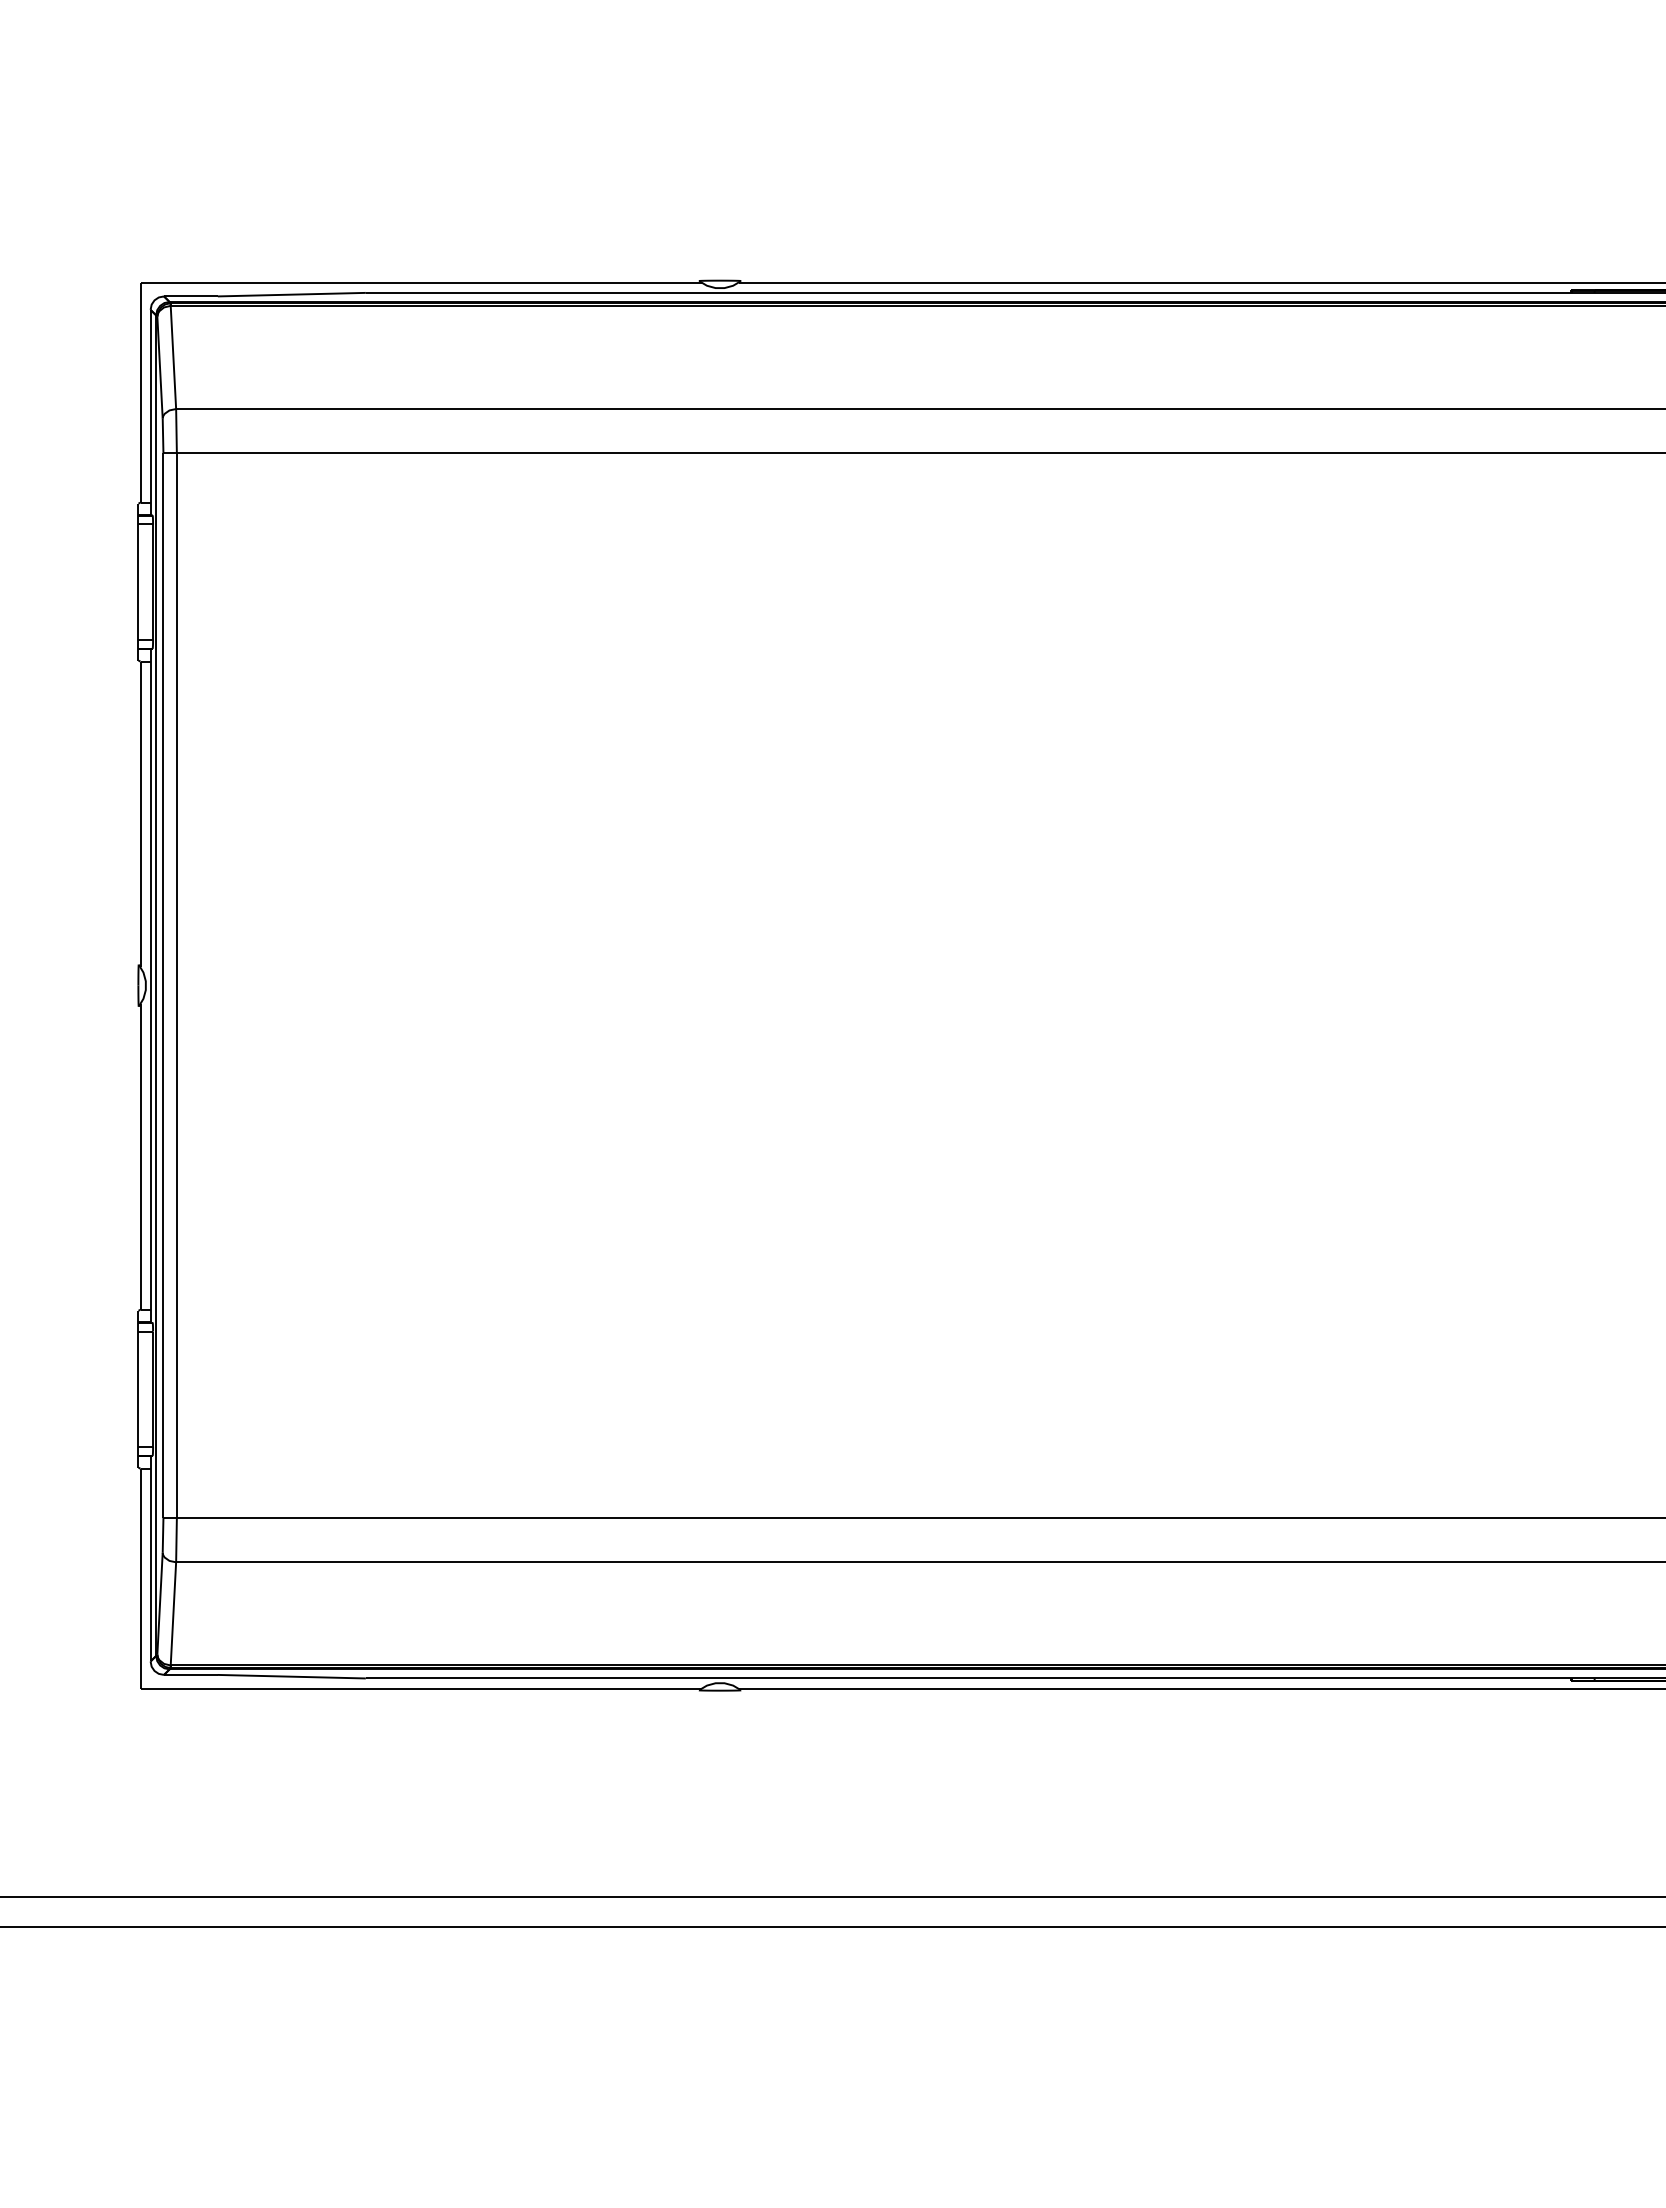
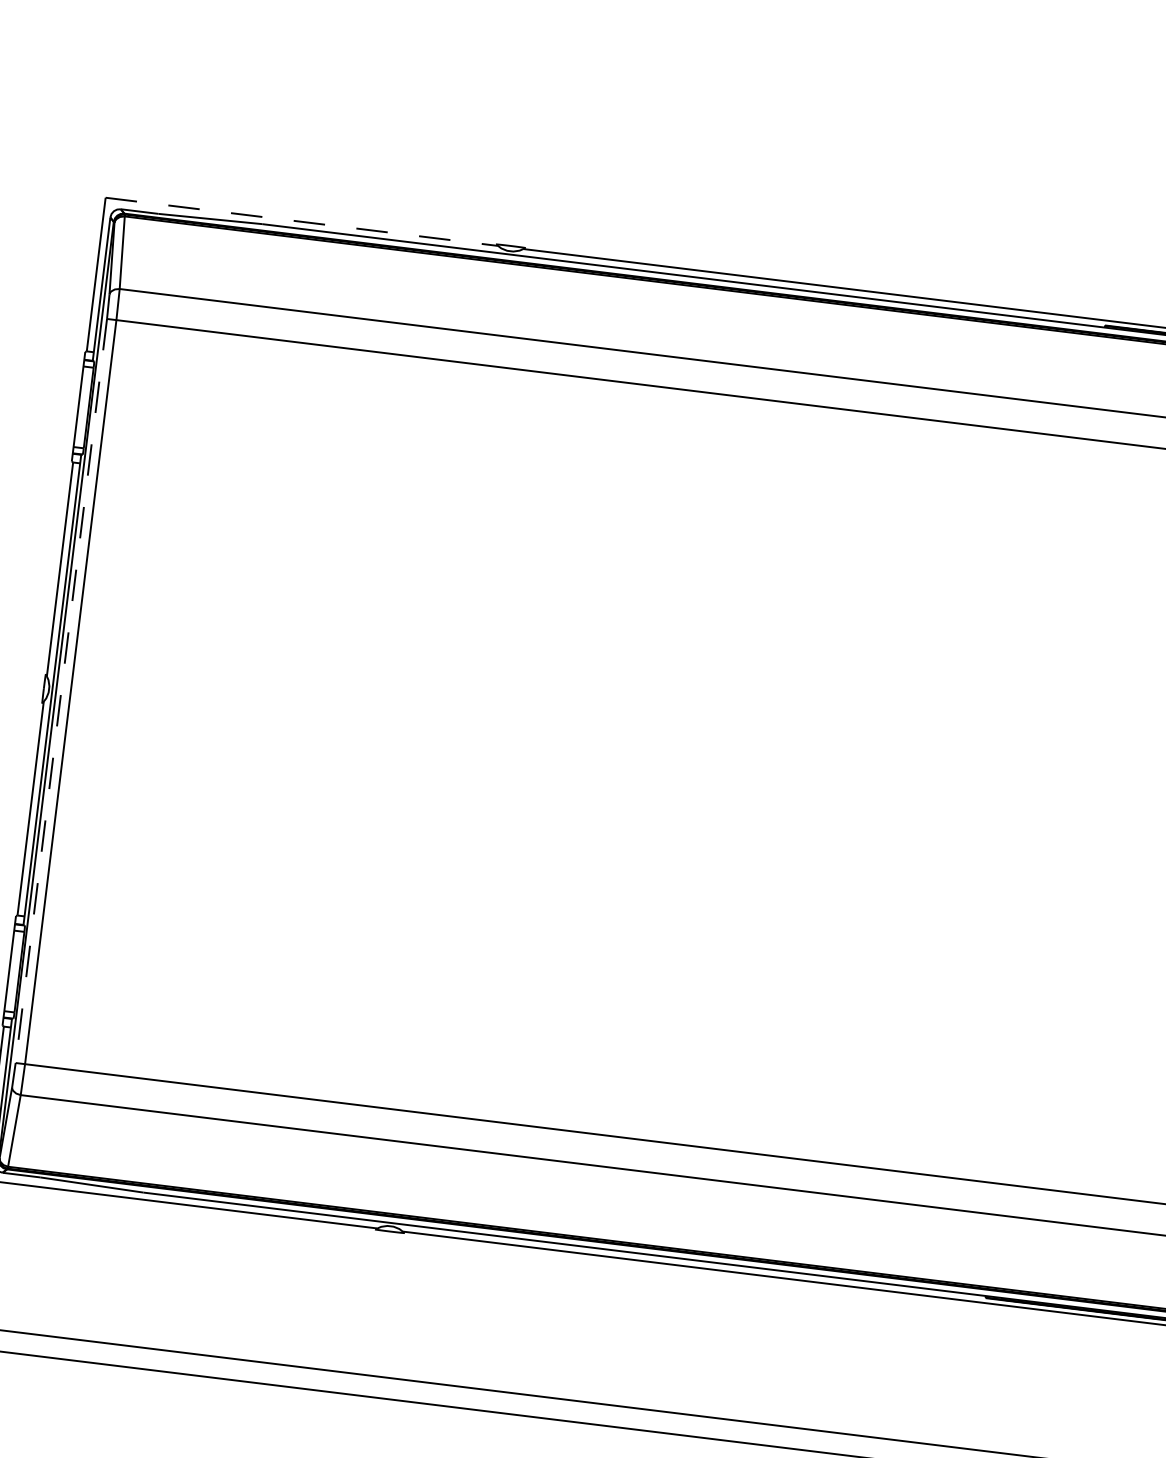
line: (421, 282) -> (302, 221), solid -> dashed
line: (163, 986) -> (61, 691), solid -> dashed

